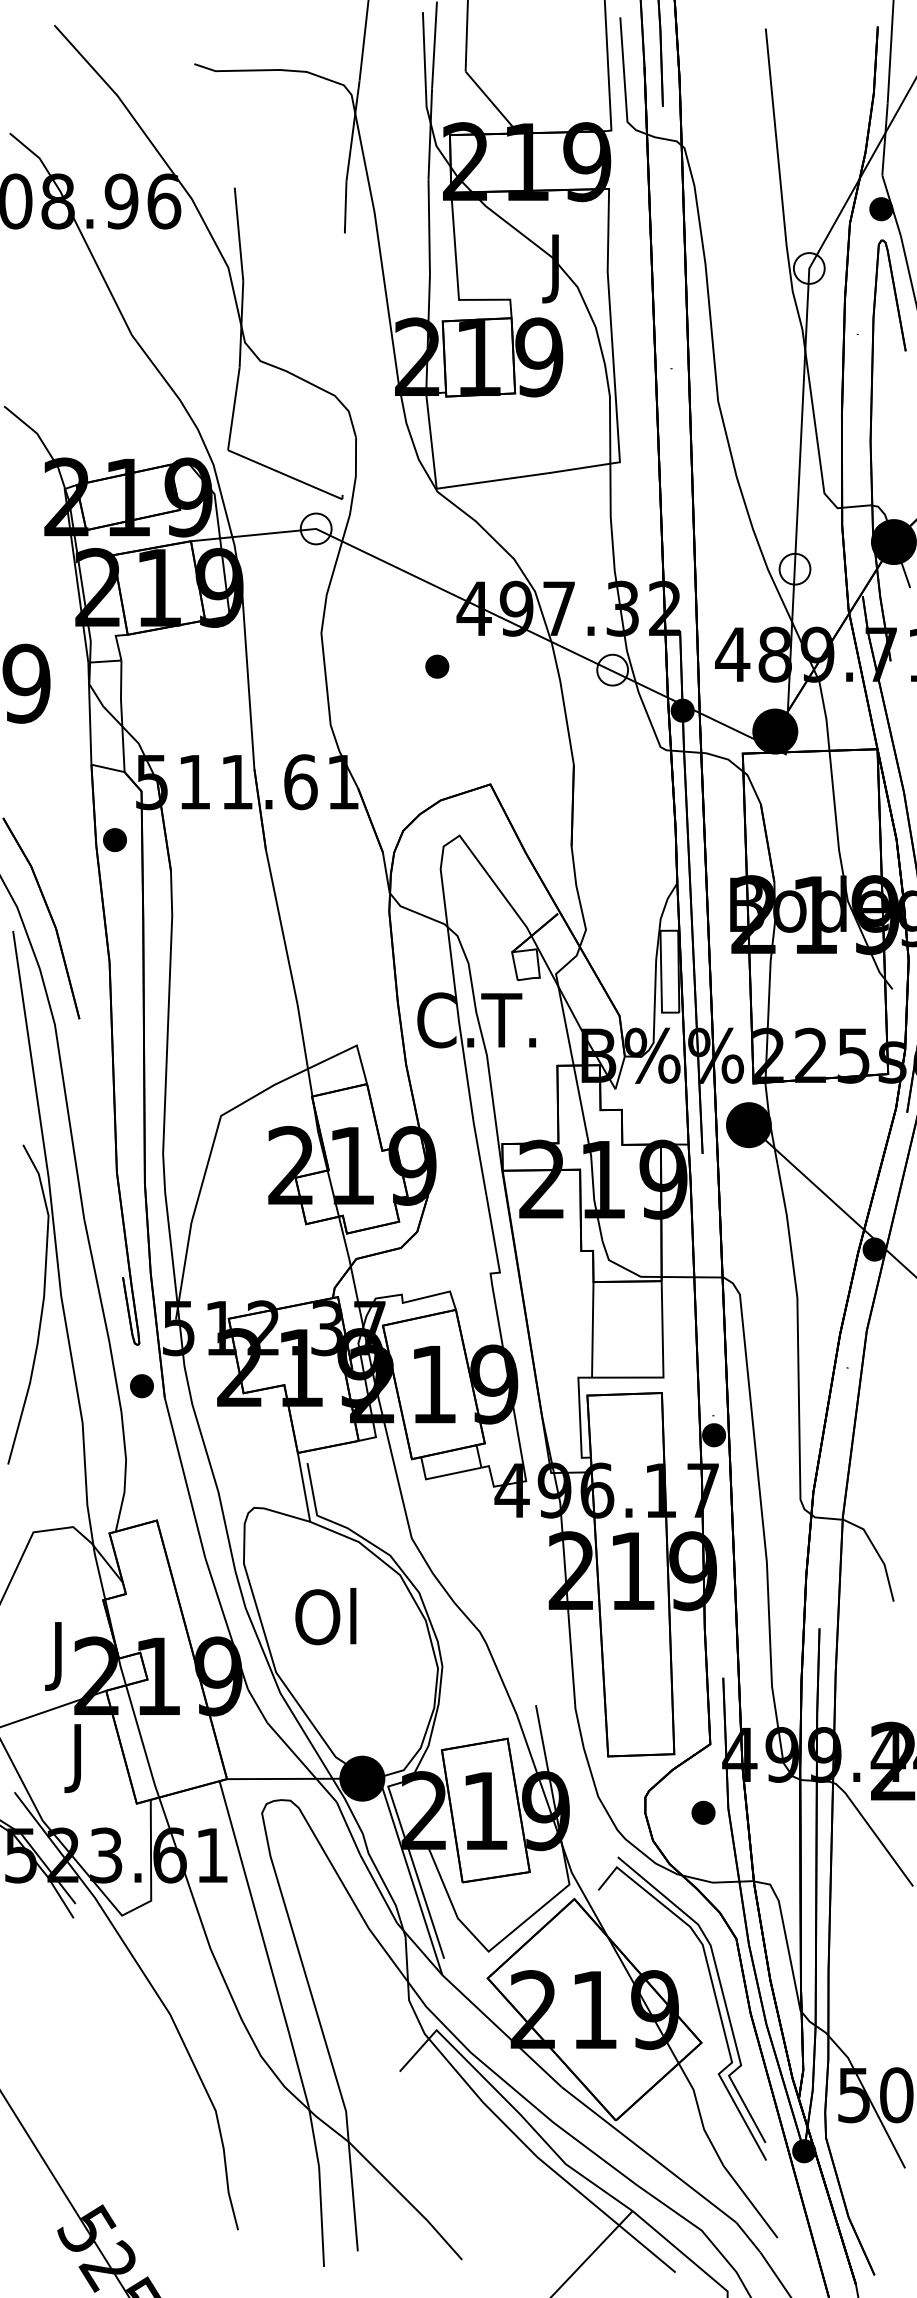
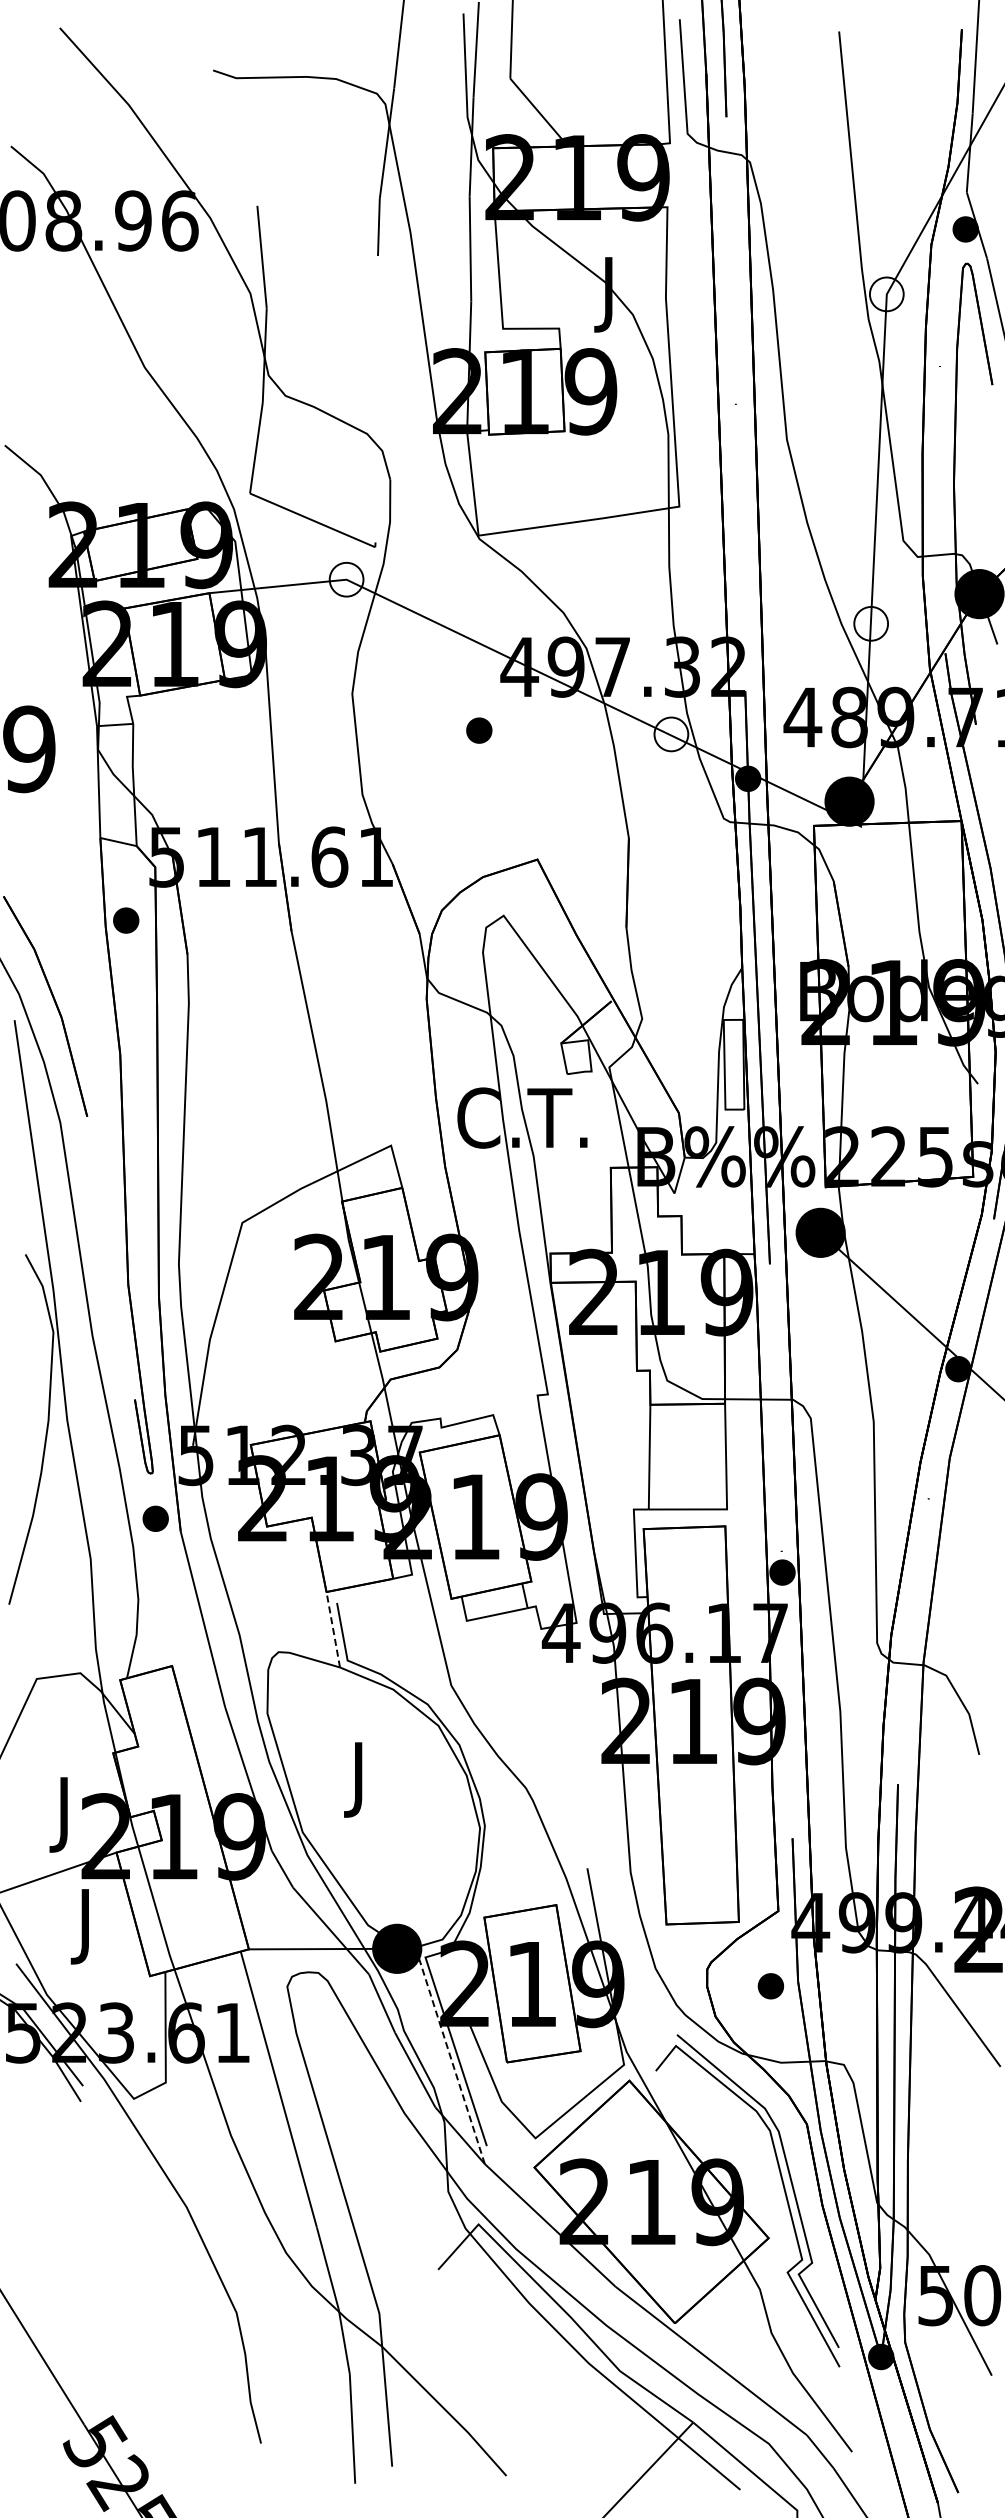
line: (304, 1487) -> (333, 1629), solid -> dashed
text: (325, 1623) -> (356, 1778), Ol -> J
line: (411, 1876) -> (450, 2055), solid -> dashed

